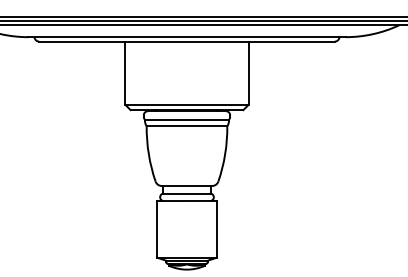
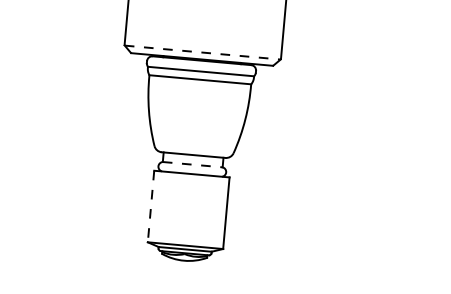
line: (186, 104) -> (202, 52), solid -> dashed
line: (186, 193) -> (192, 164), solid -> dashed
line: (157, 229) -> (151, 206), solid -> dashed

